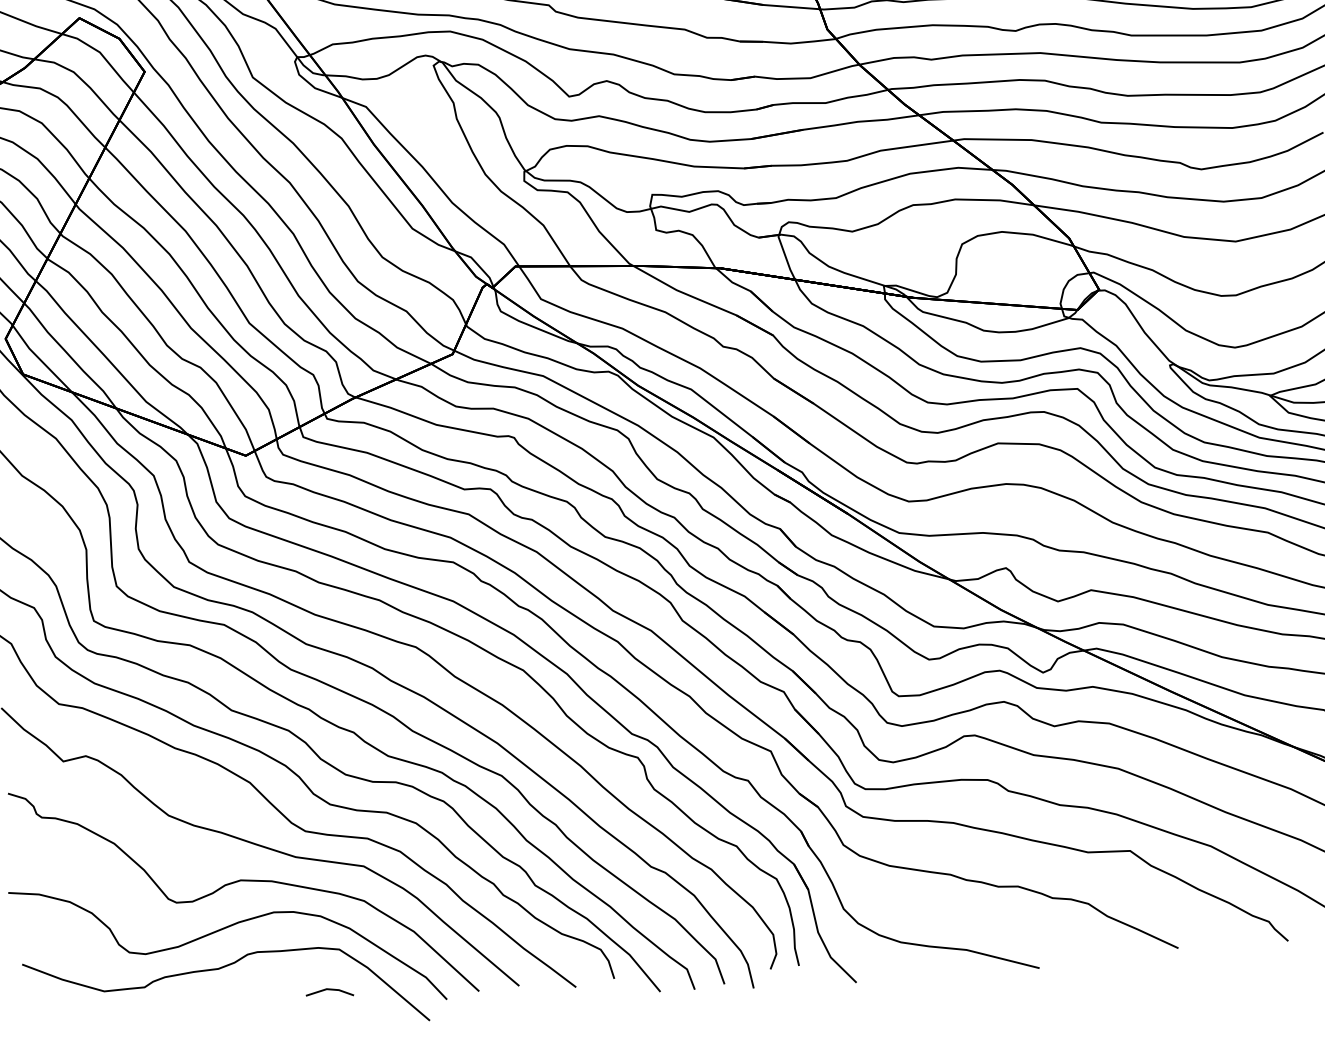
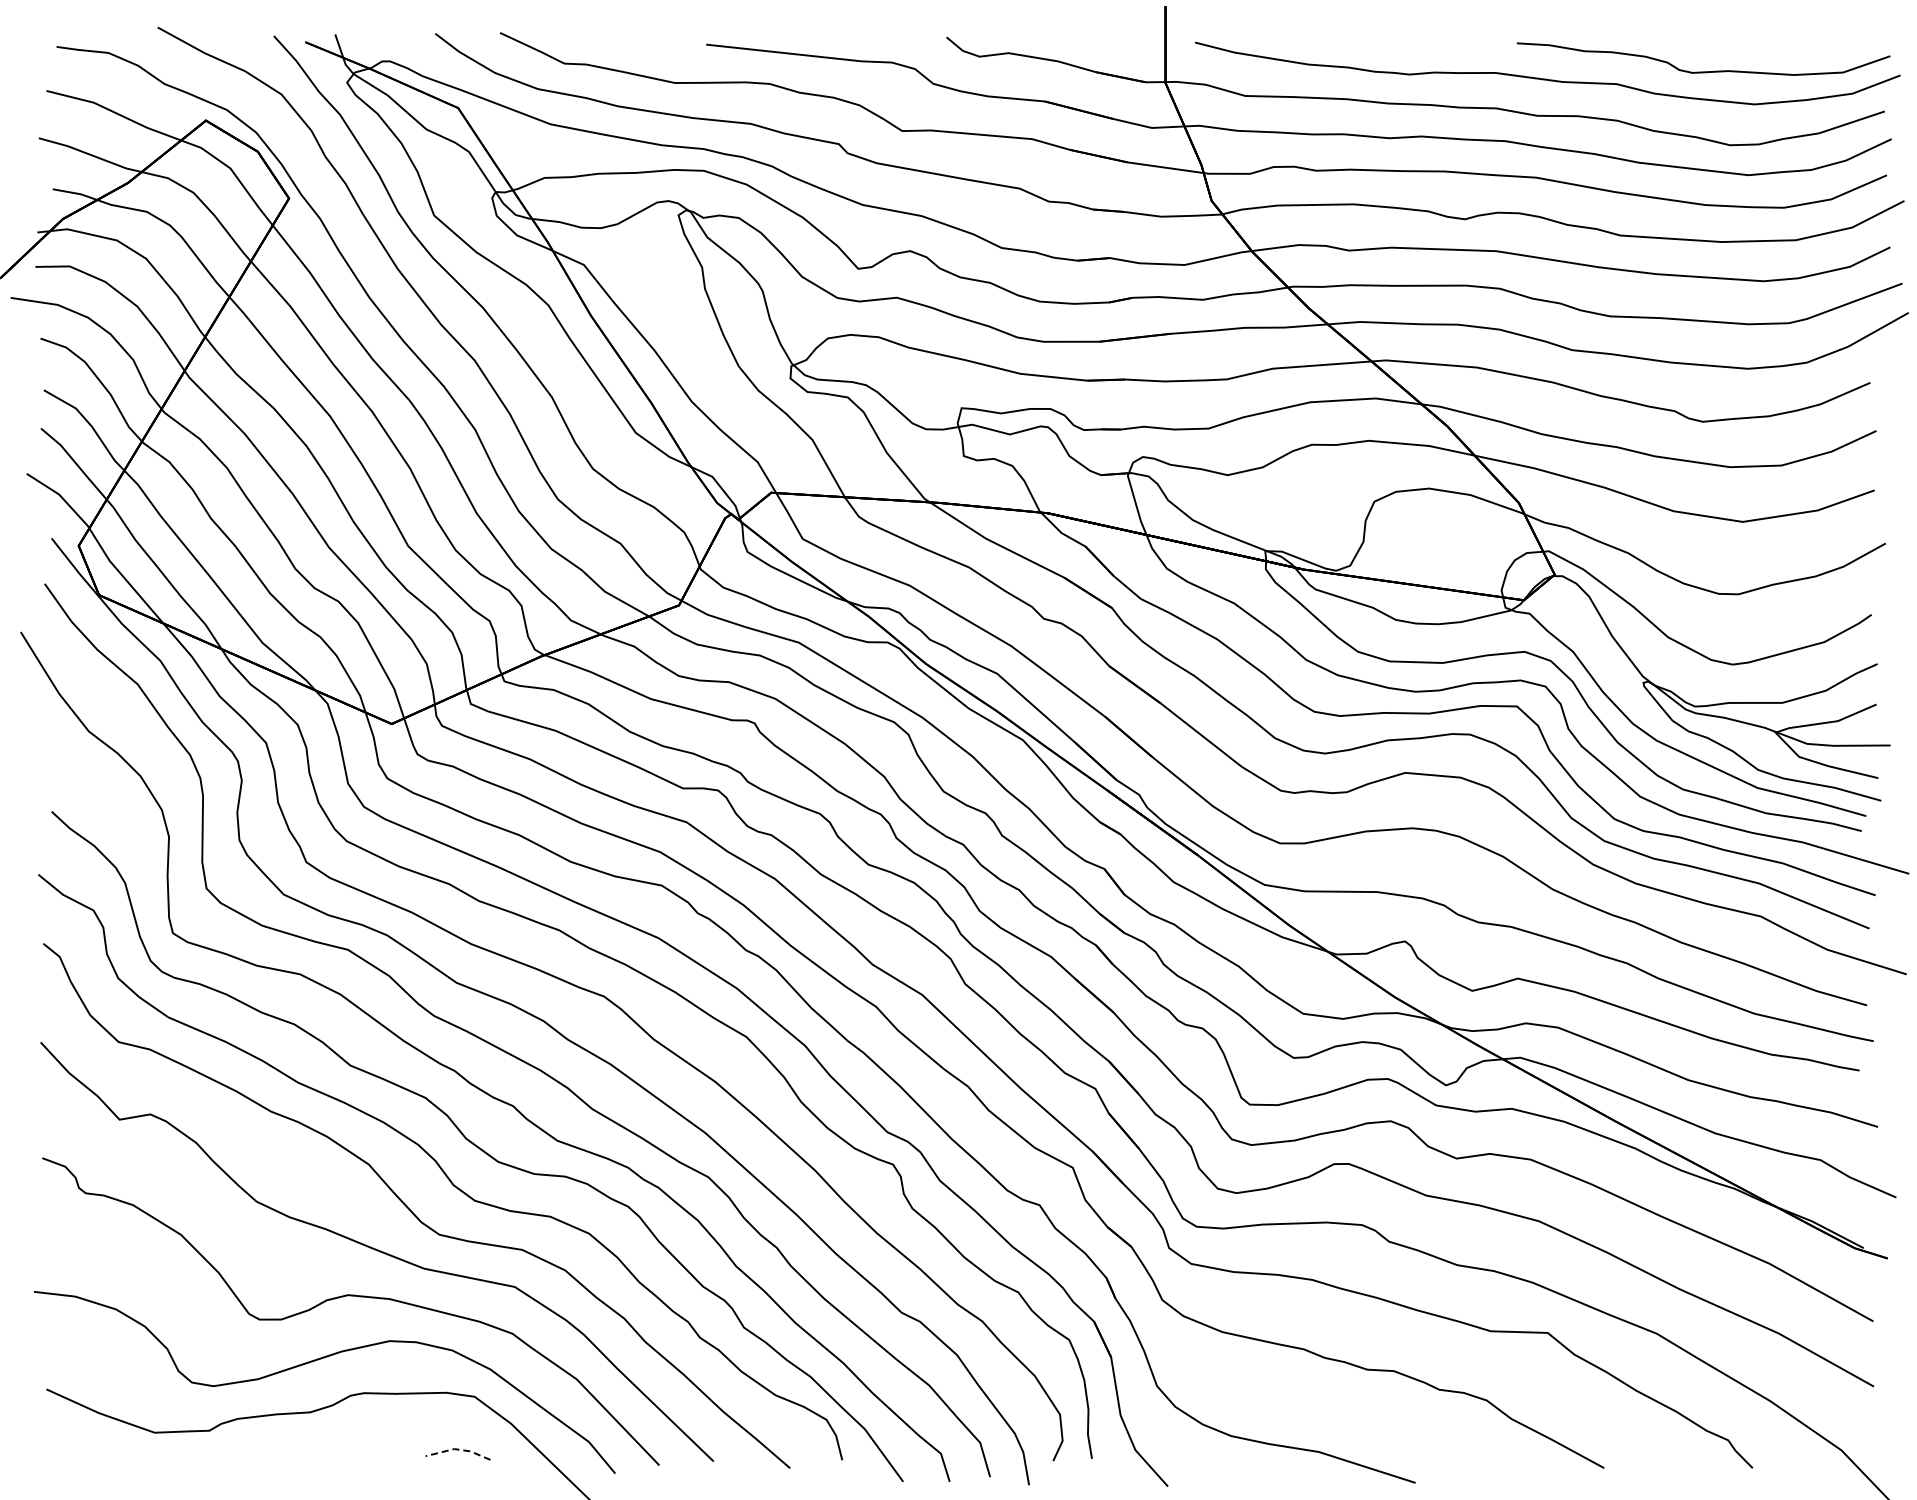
line: (329, 989) -> (458, 1449), solid -> dashed

